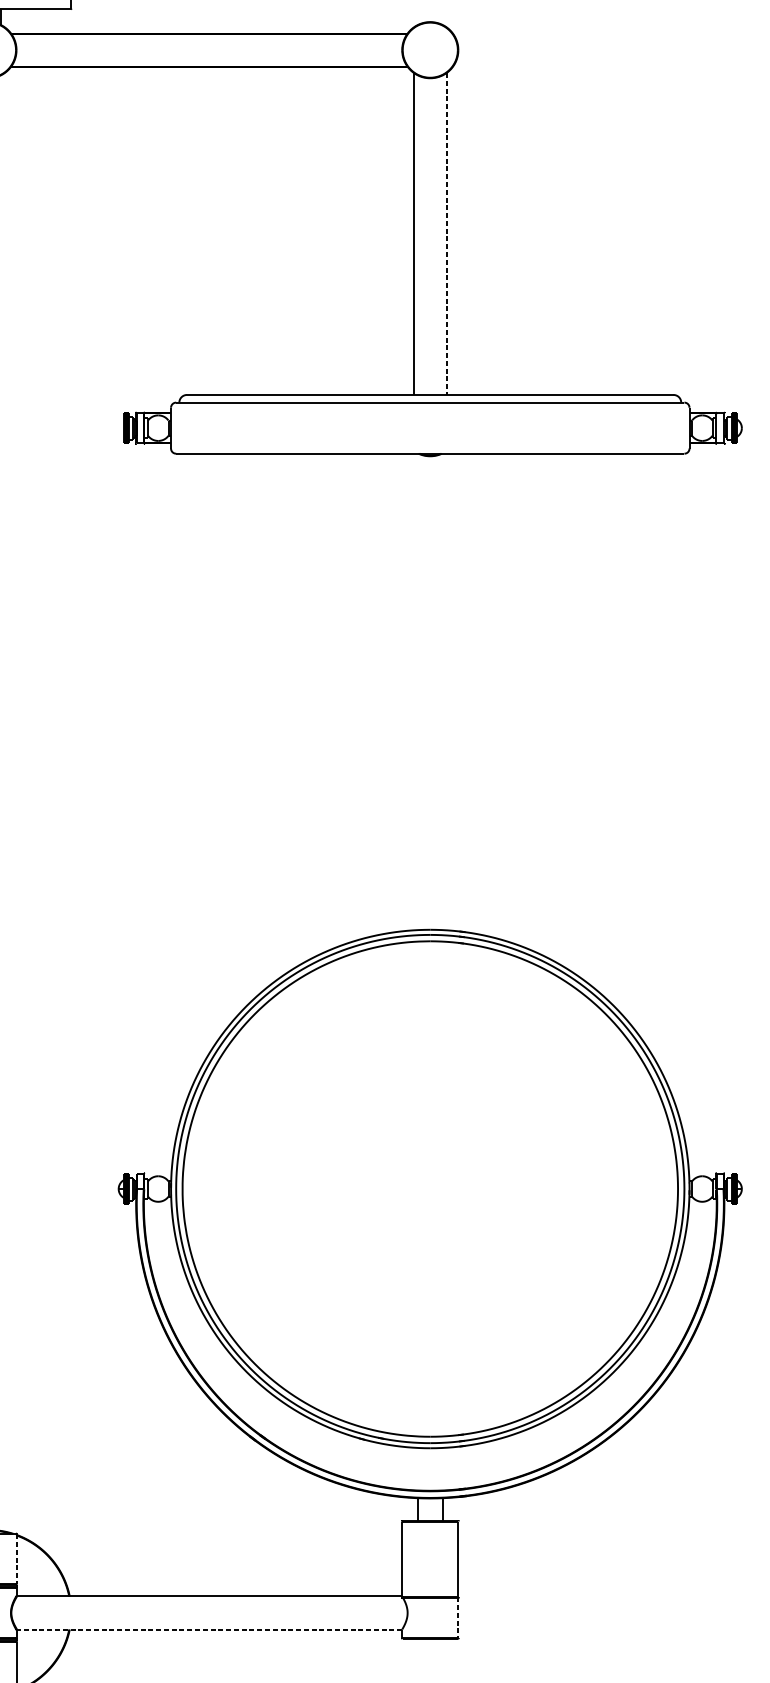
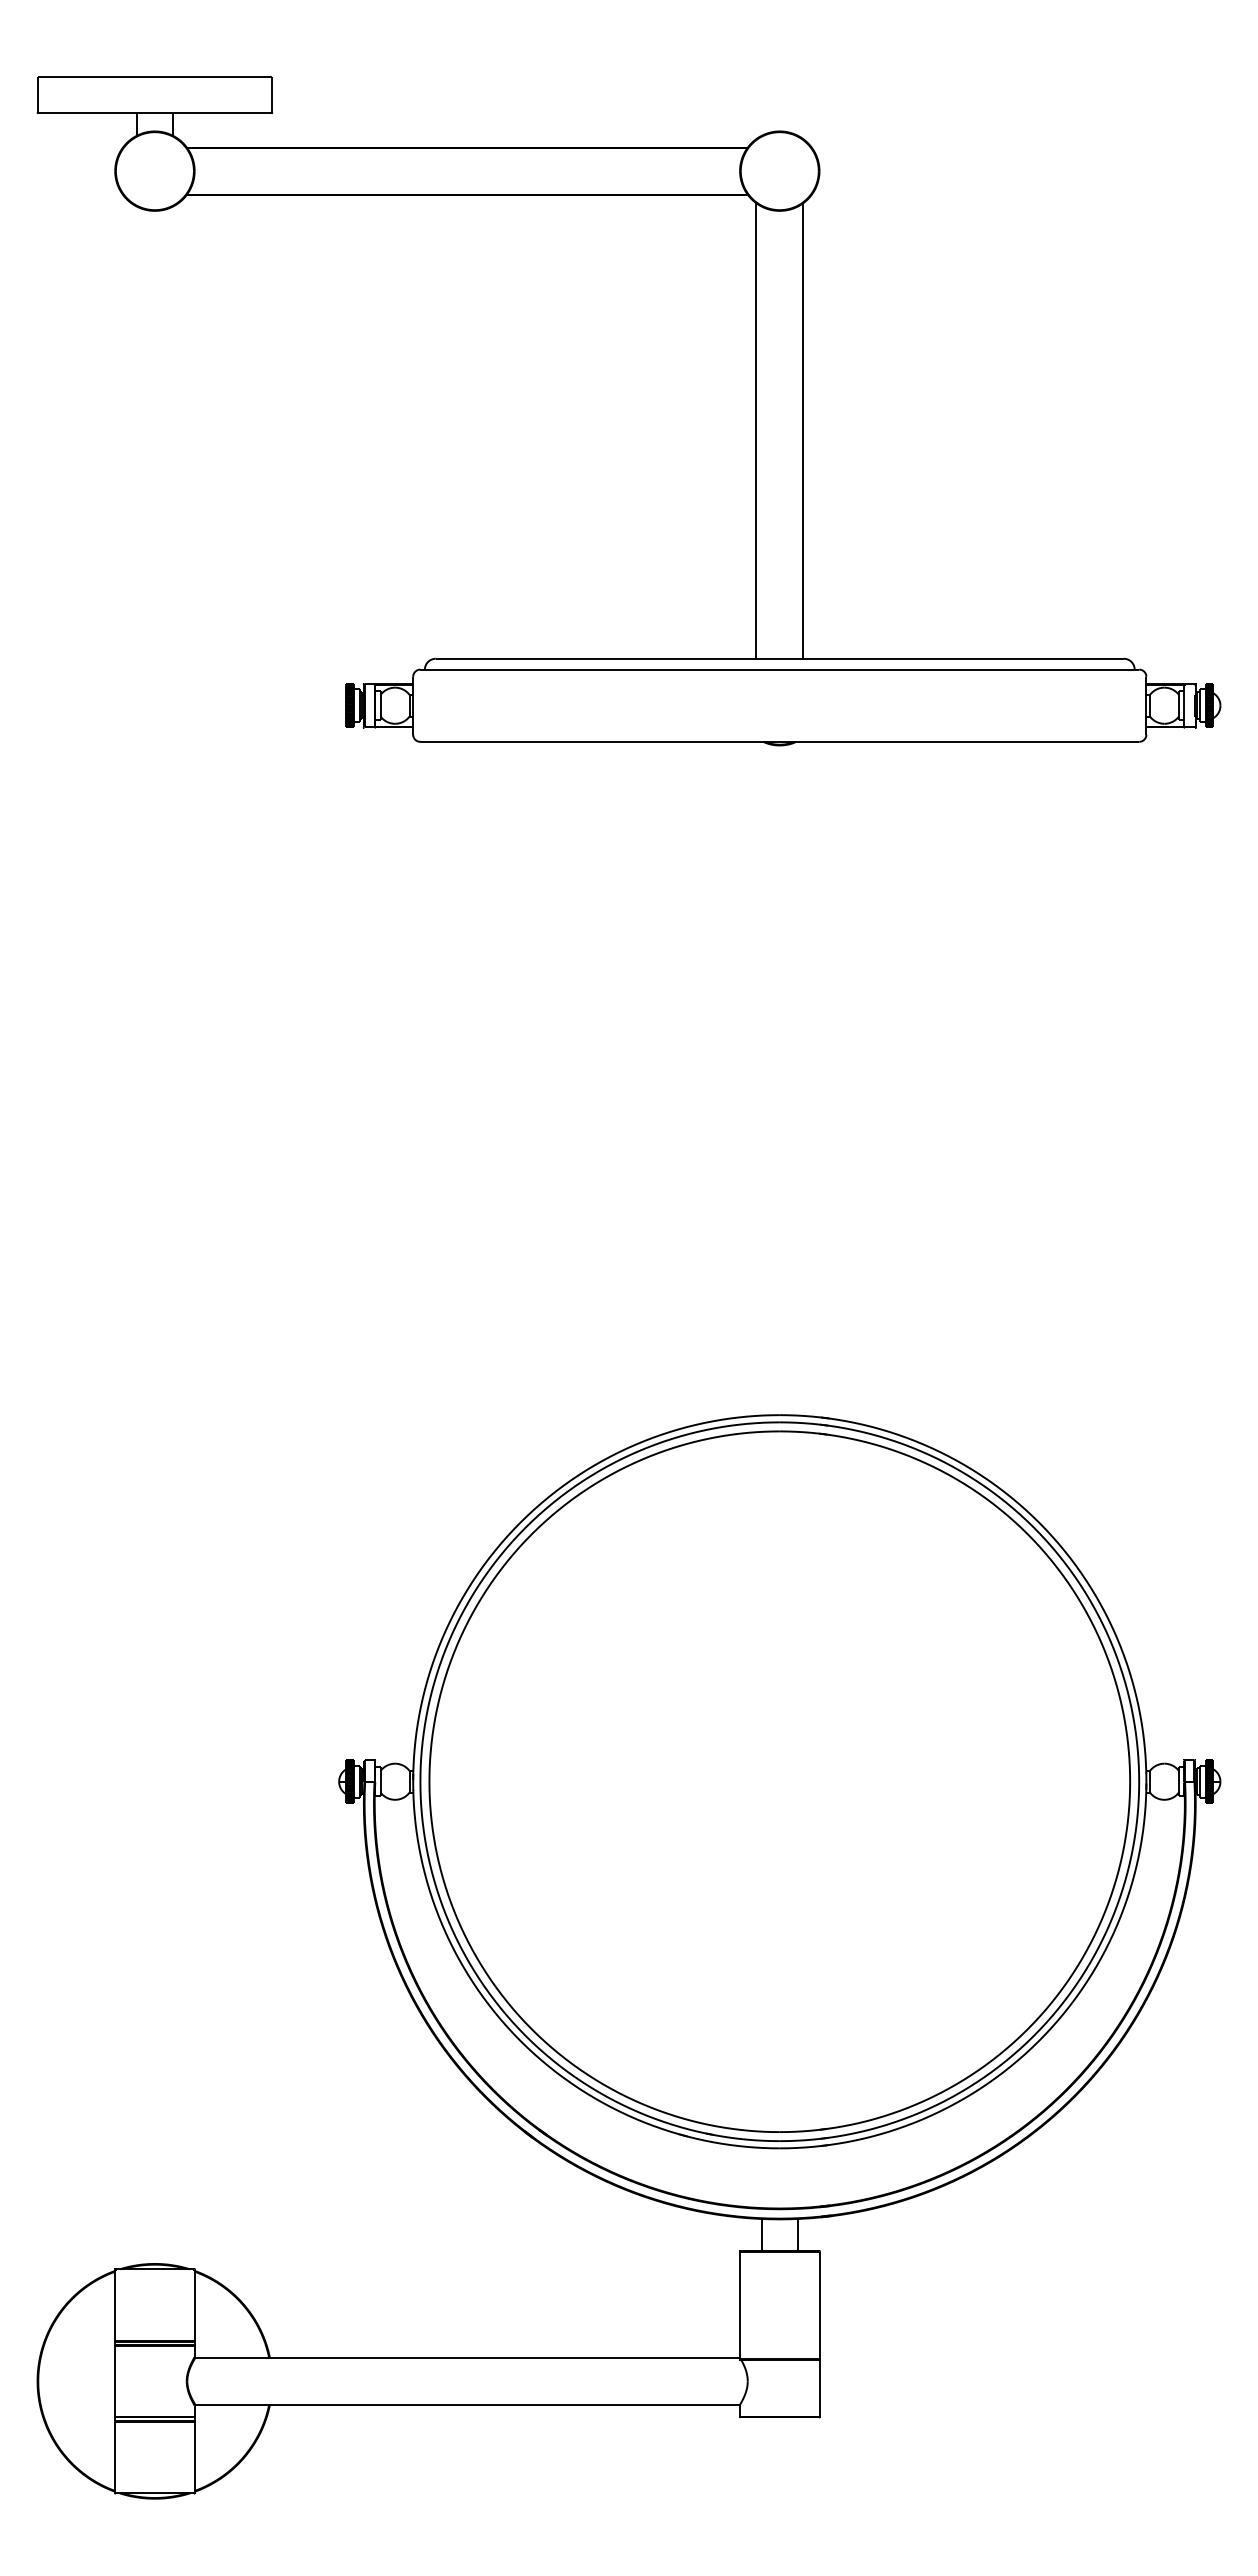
line: (447, 234) -> (803, 431), dashed -> solid
line: (16, 1559) -> (194, 2305), dashed -> solid
line: (458, 1617) -> (819, 2387), dashed -> solid
line: (209, 1629) -> (467, 2404), dashed -> solid

